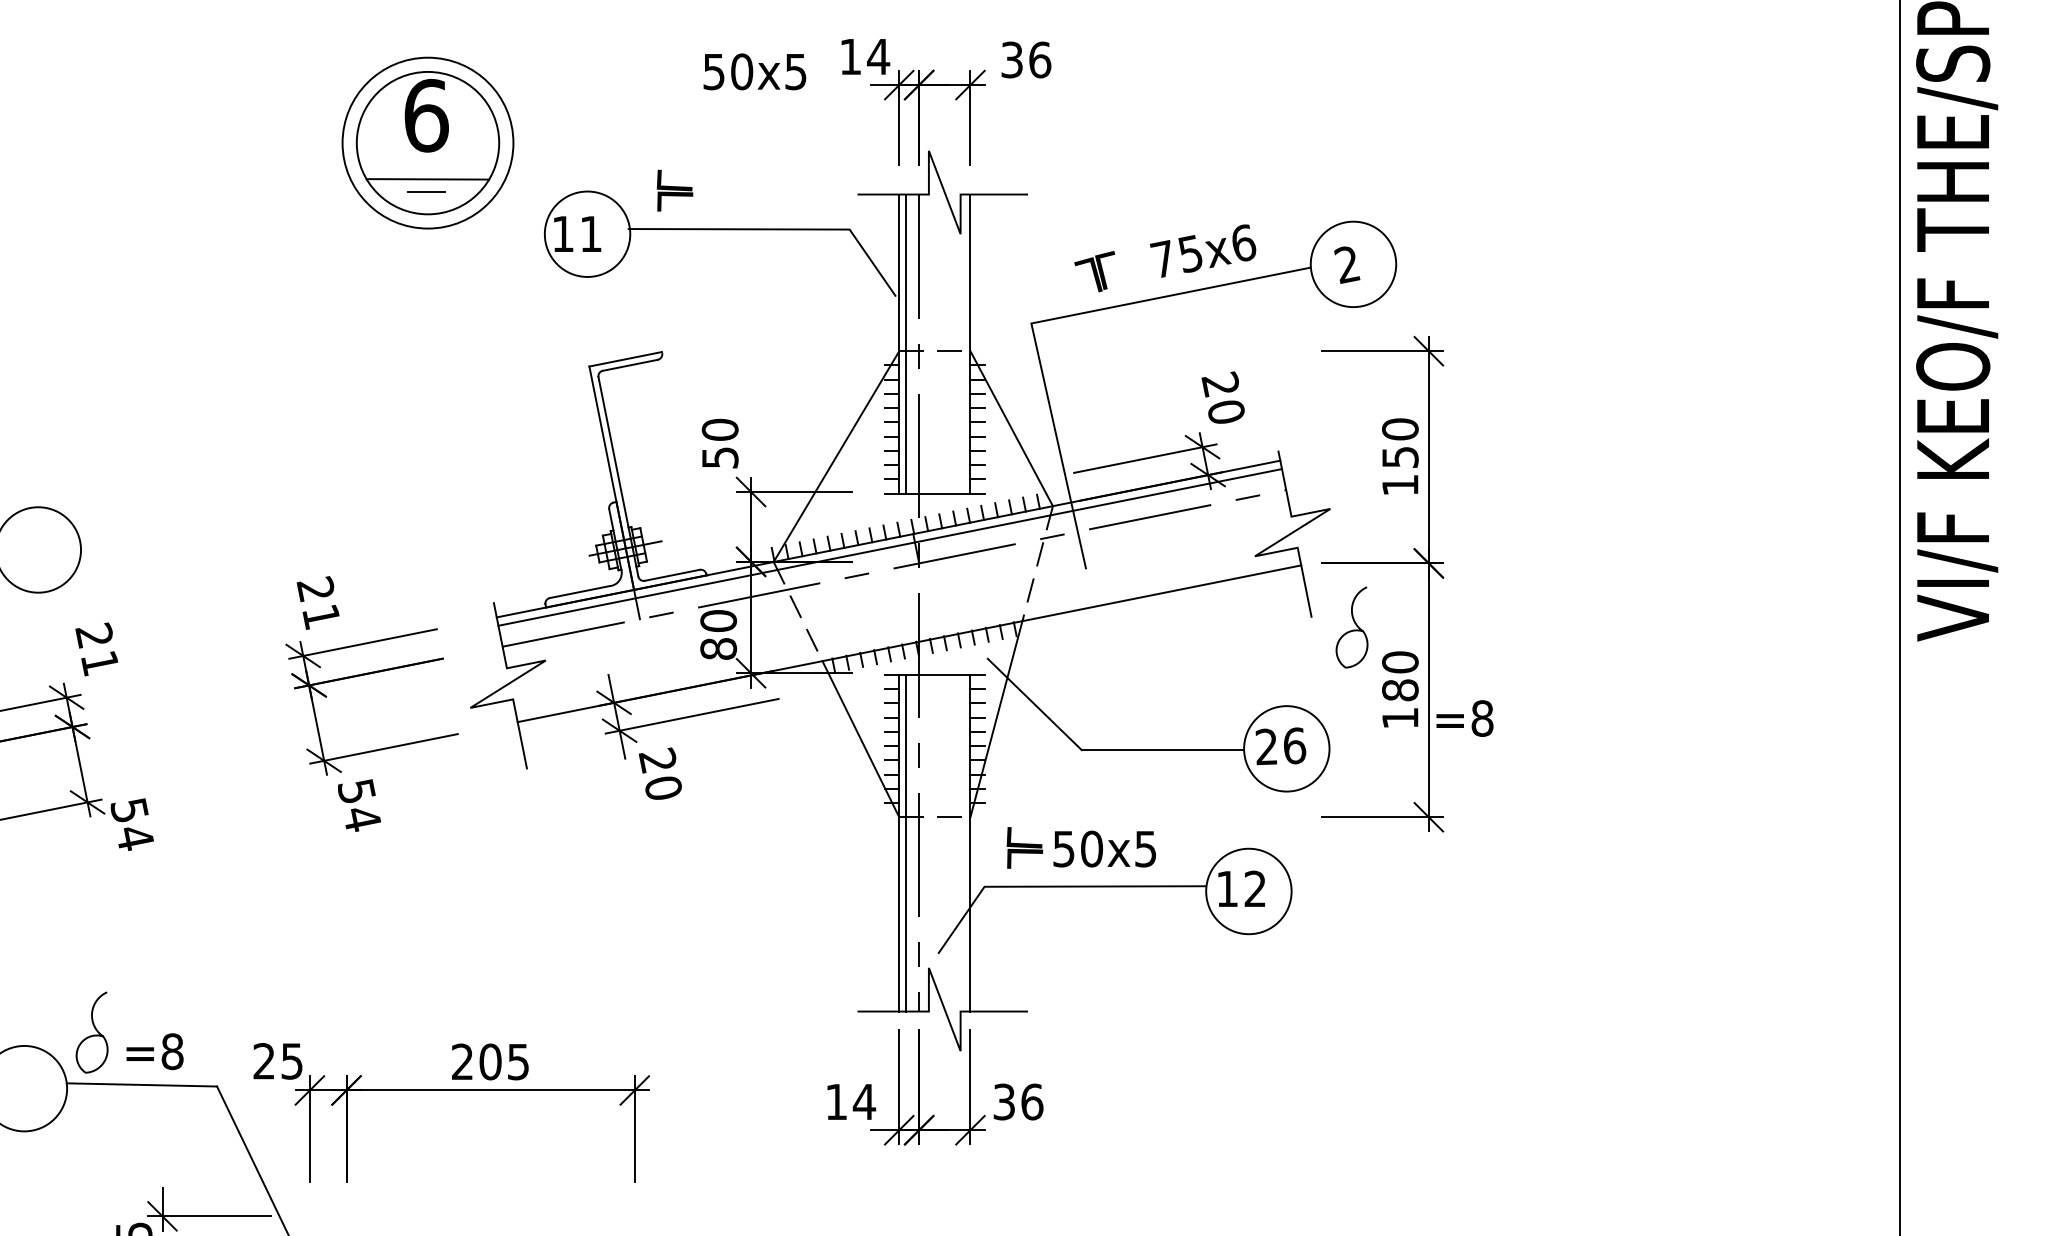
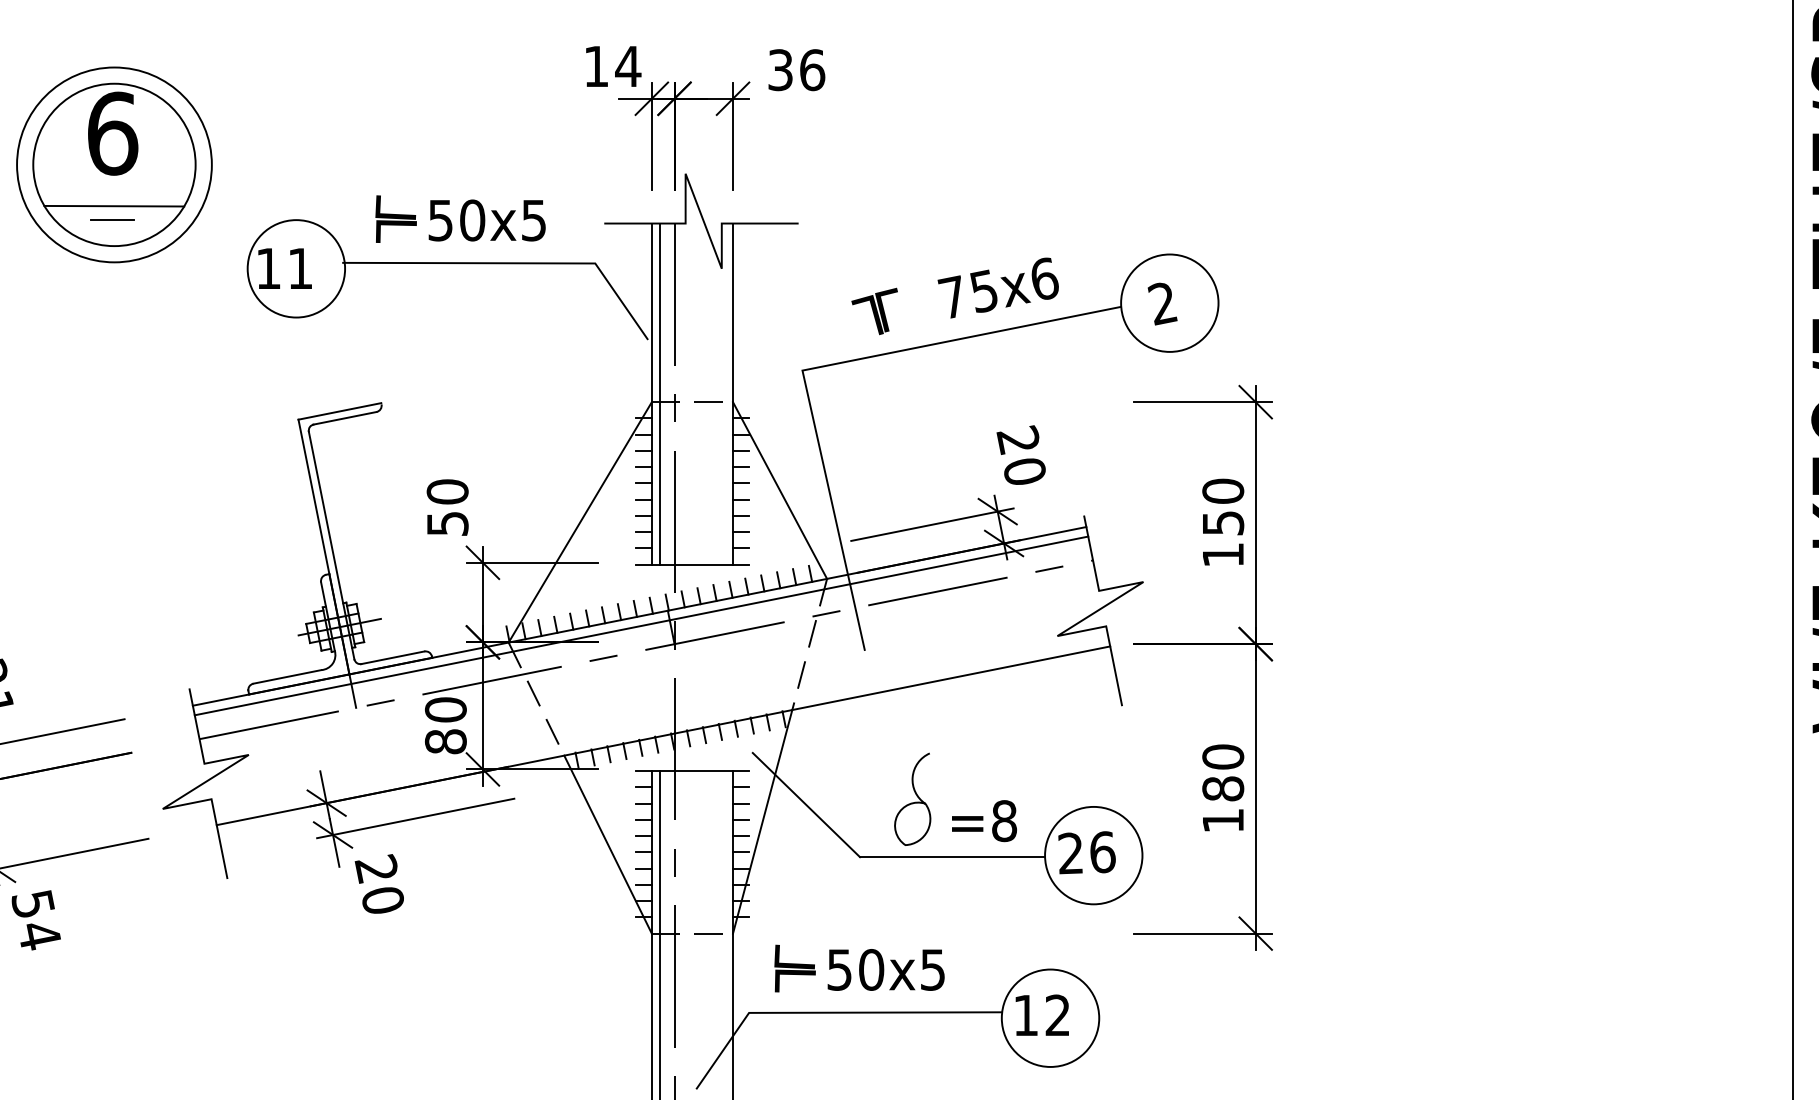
text: (754, 71) -> (486, 220), moved
curve: (1353, 629) -> (914, 801), moved
text: (1464, 718) -> (983, 821), moved

